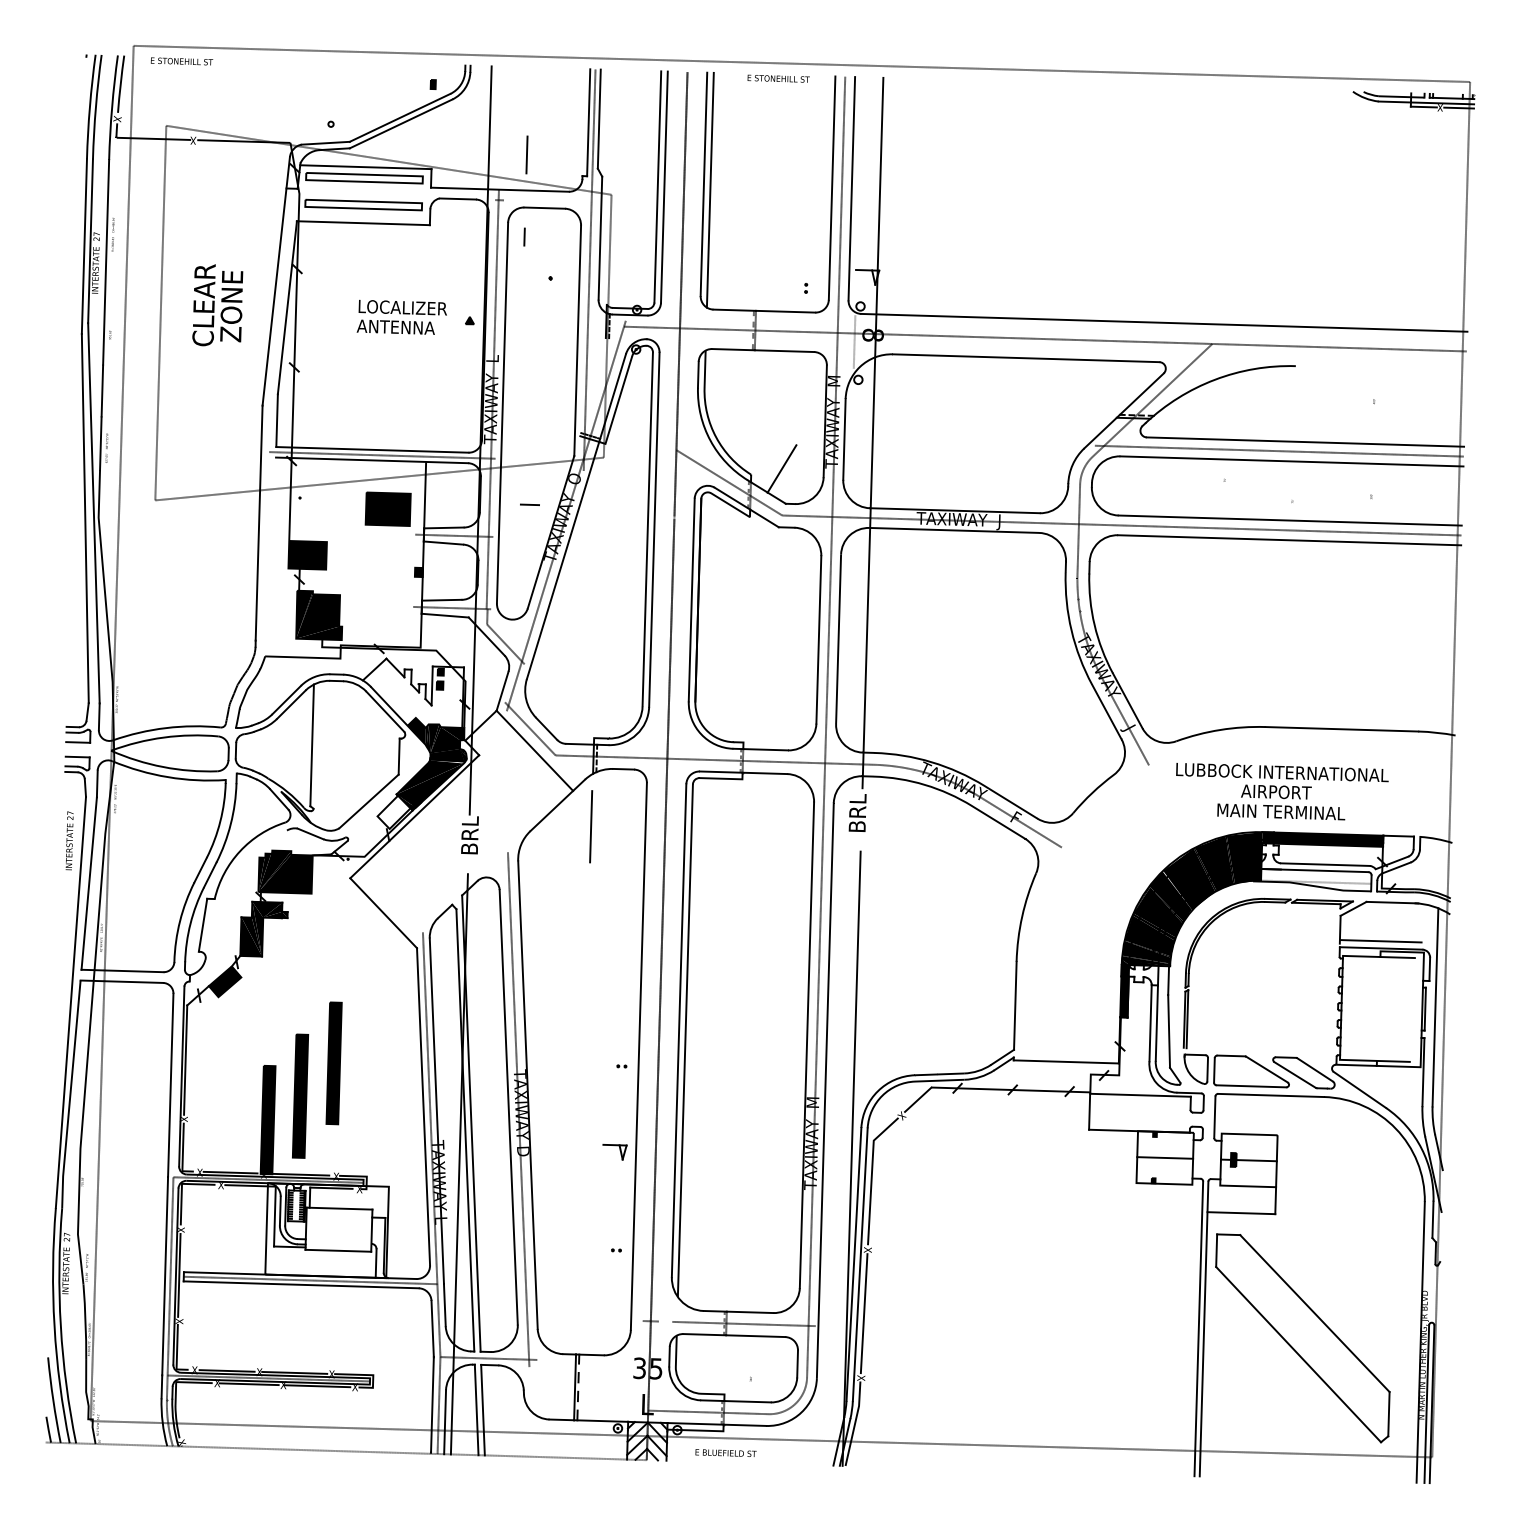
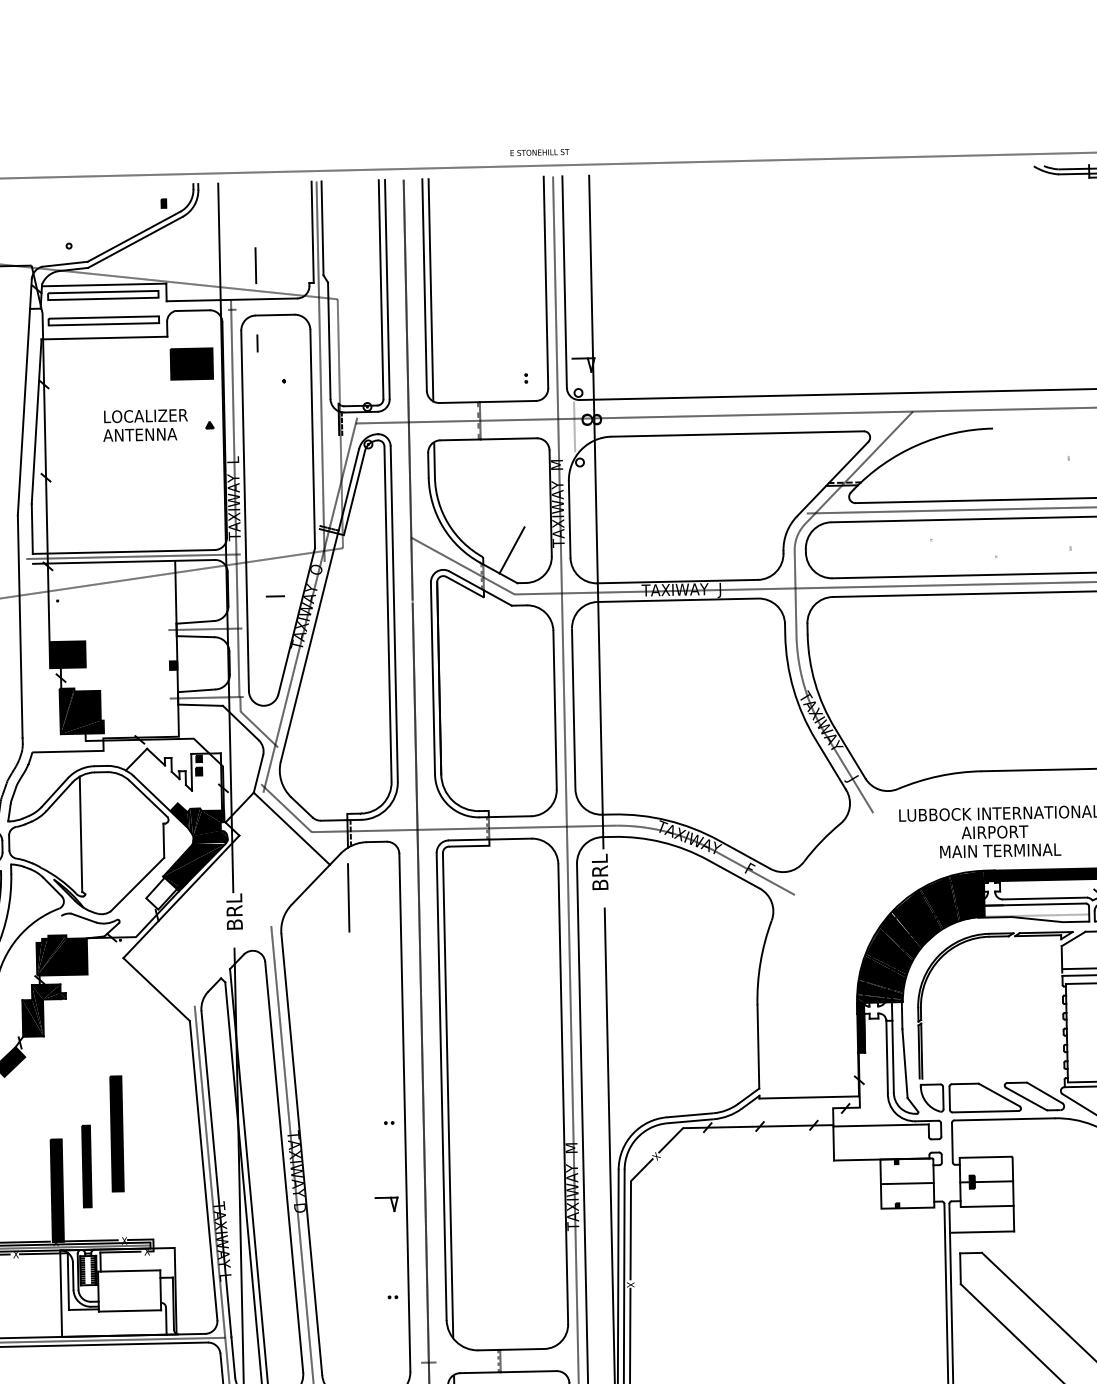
text: (778, 78) -> (539, 152), moved
part: (387, 508) -> (191, 363), moved
part: (300, 1095) -> (86, 1165), size x0.7
line: (743, 1323) -> (516, 1360), removed

